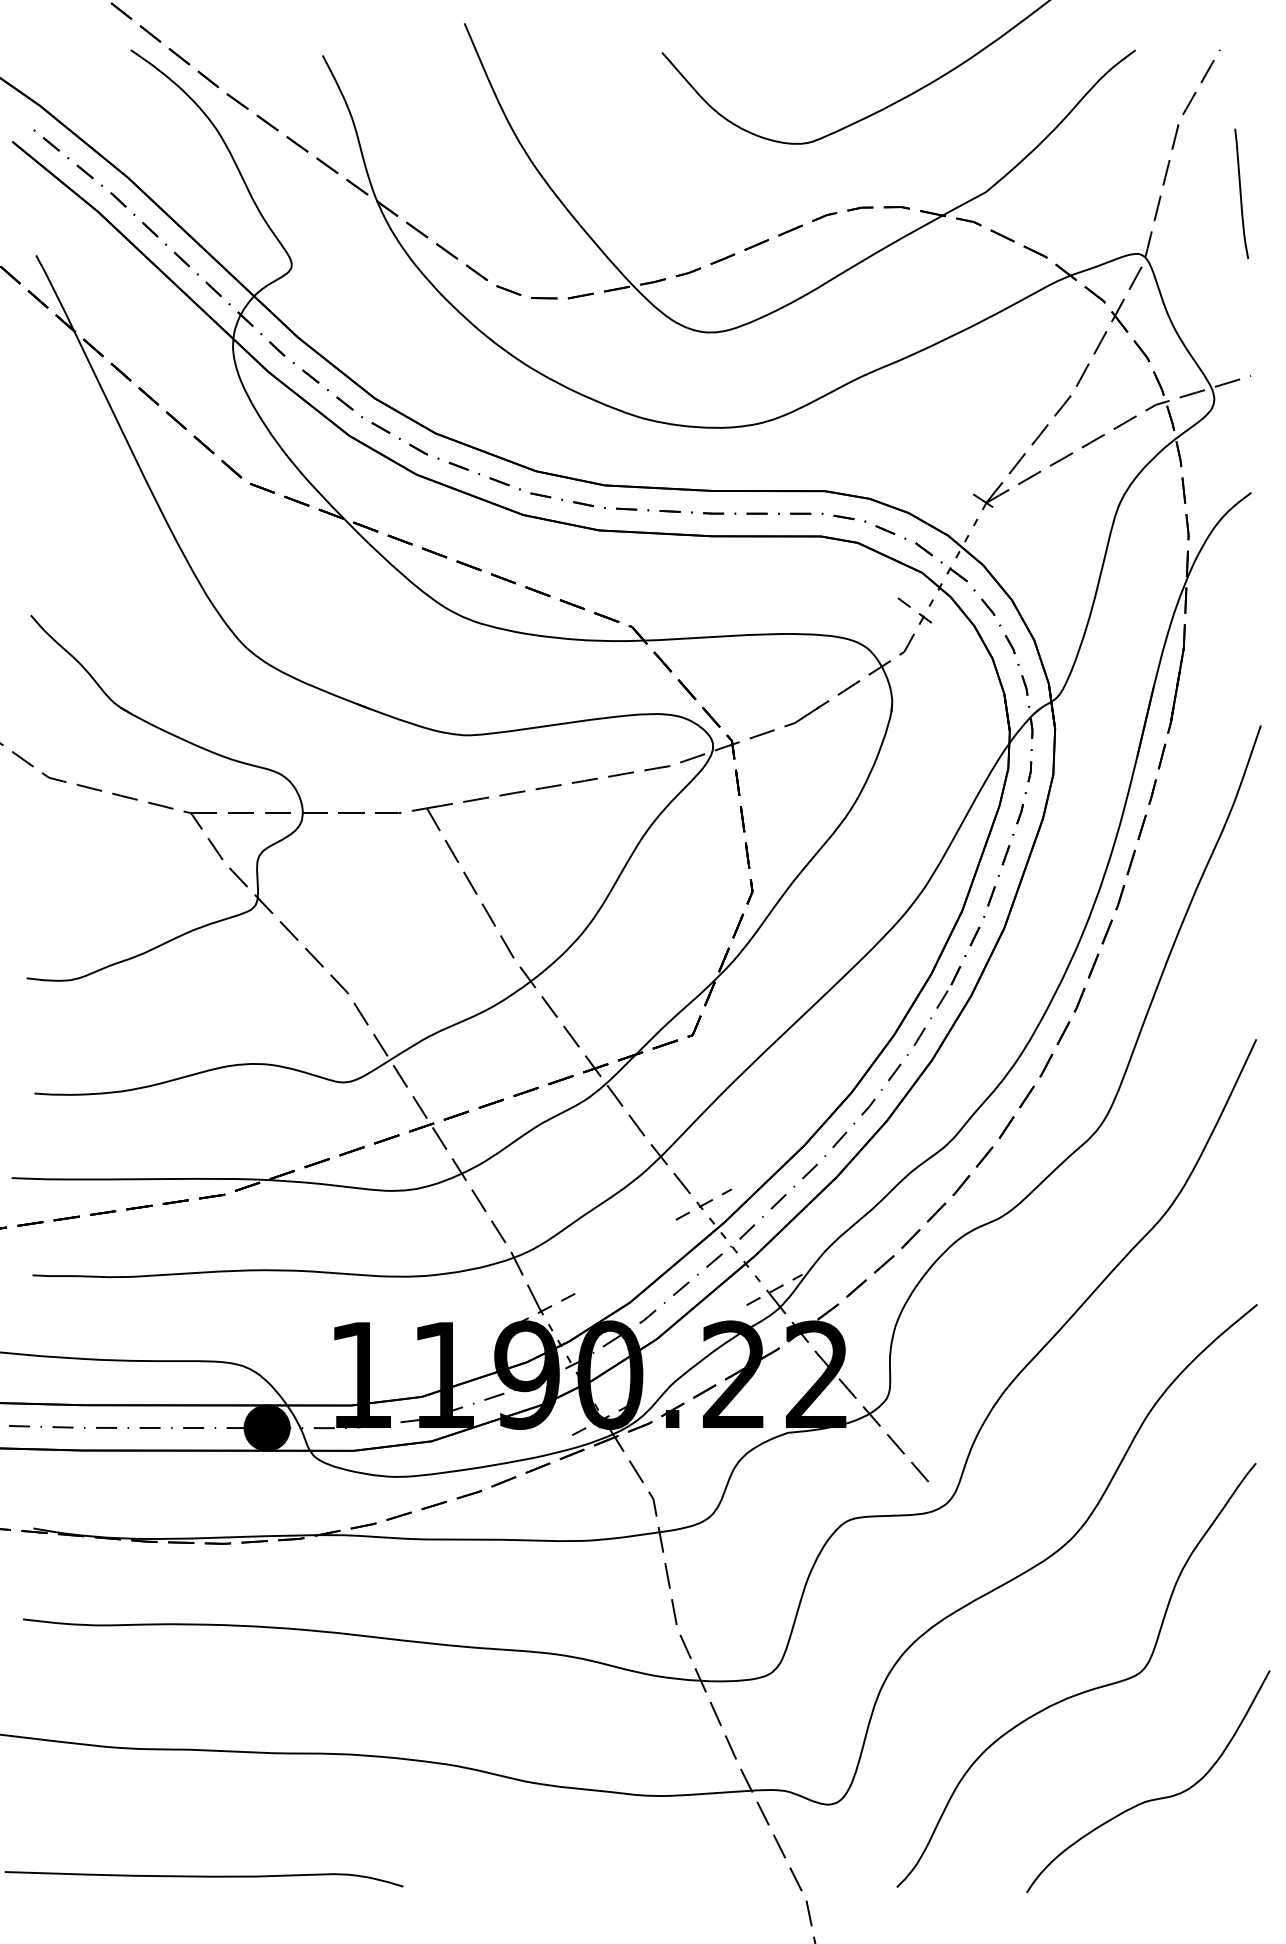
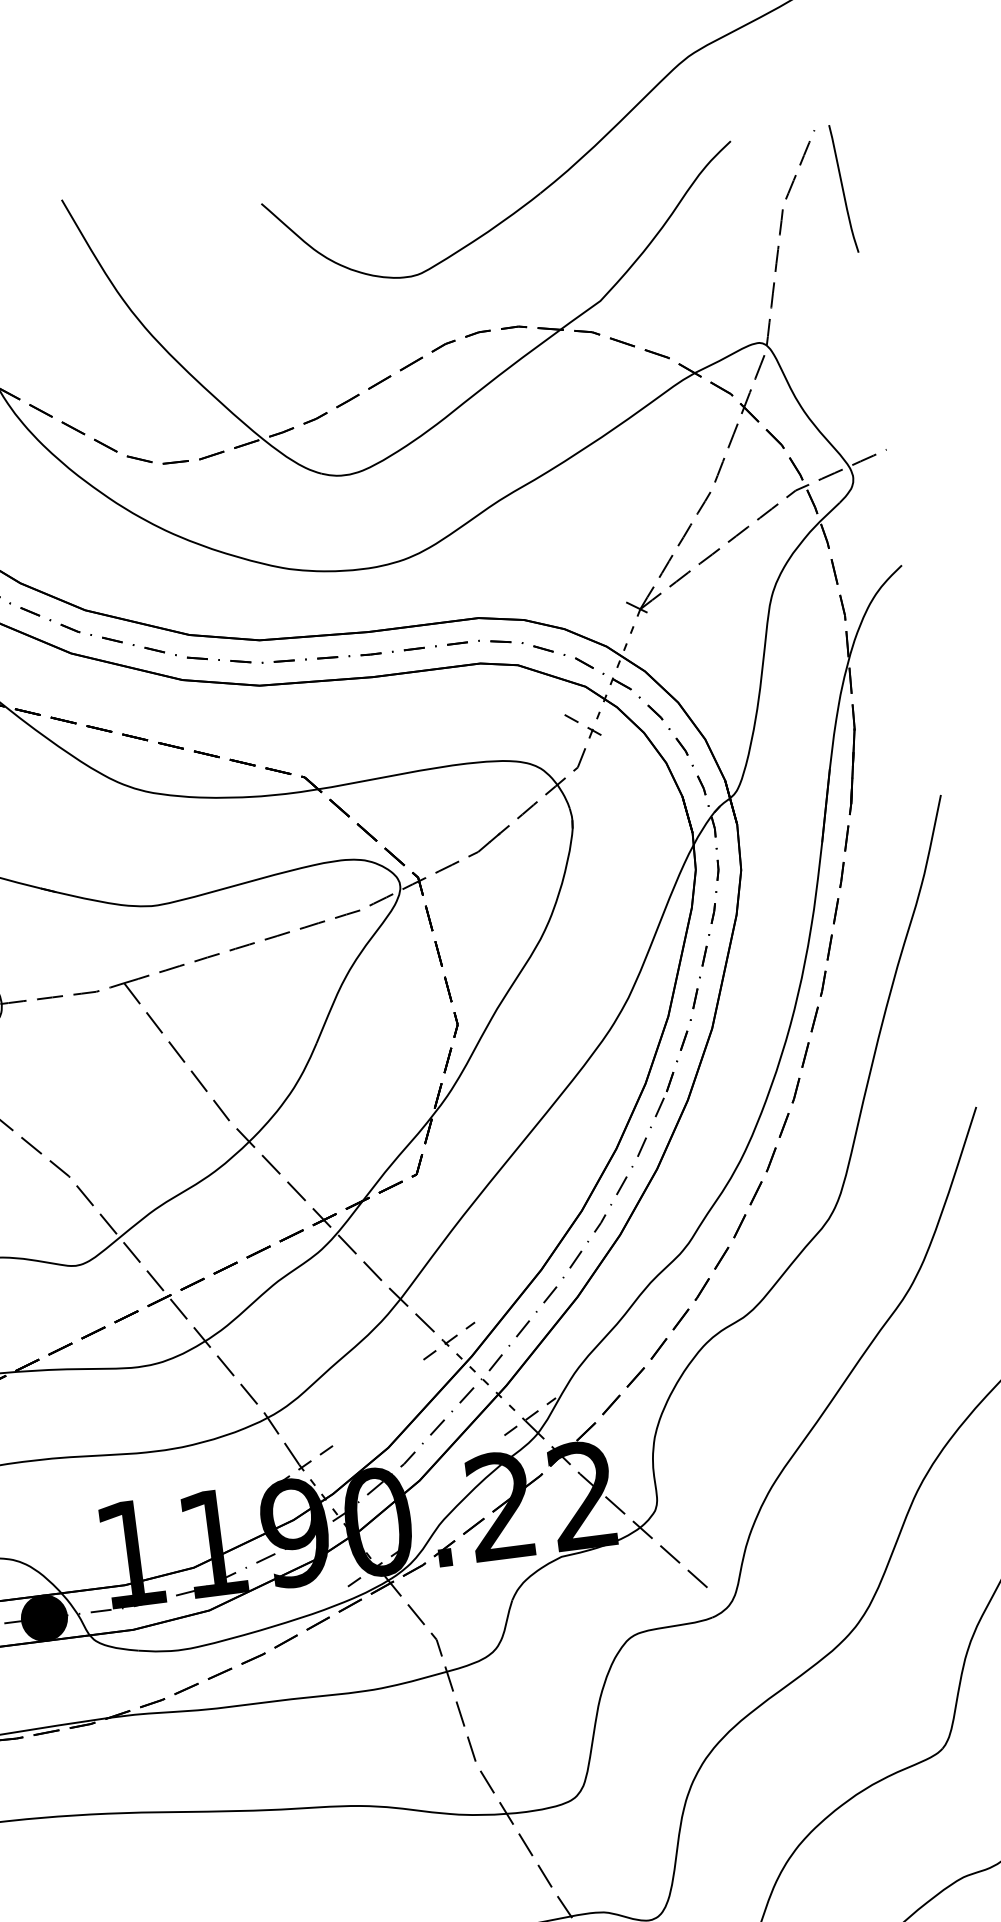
curve: (1241, 193) -> (843, 188), moved

